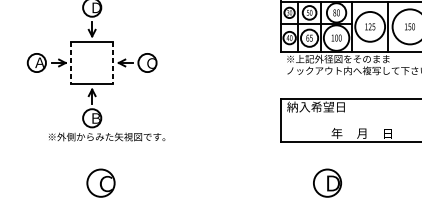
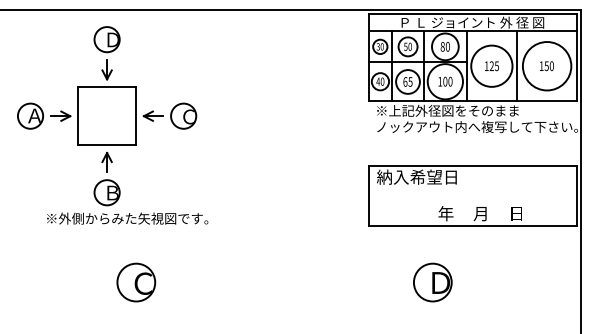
line: (71, 63) -> (78, 116), dashed -> solid
line: (113, 63) -> (136, 116), dashed -> solid
part: (101, 183) -> (136, 282), moved

